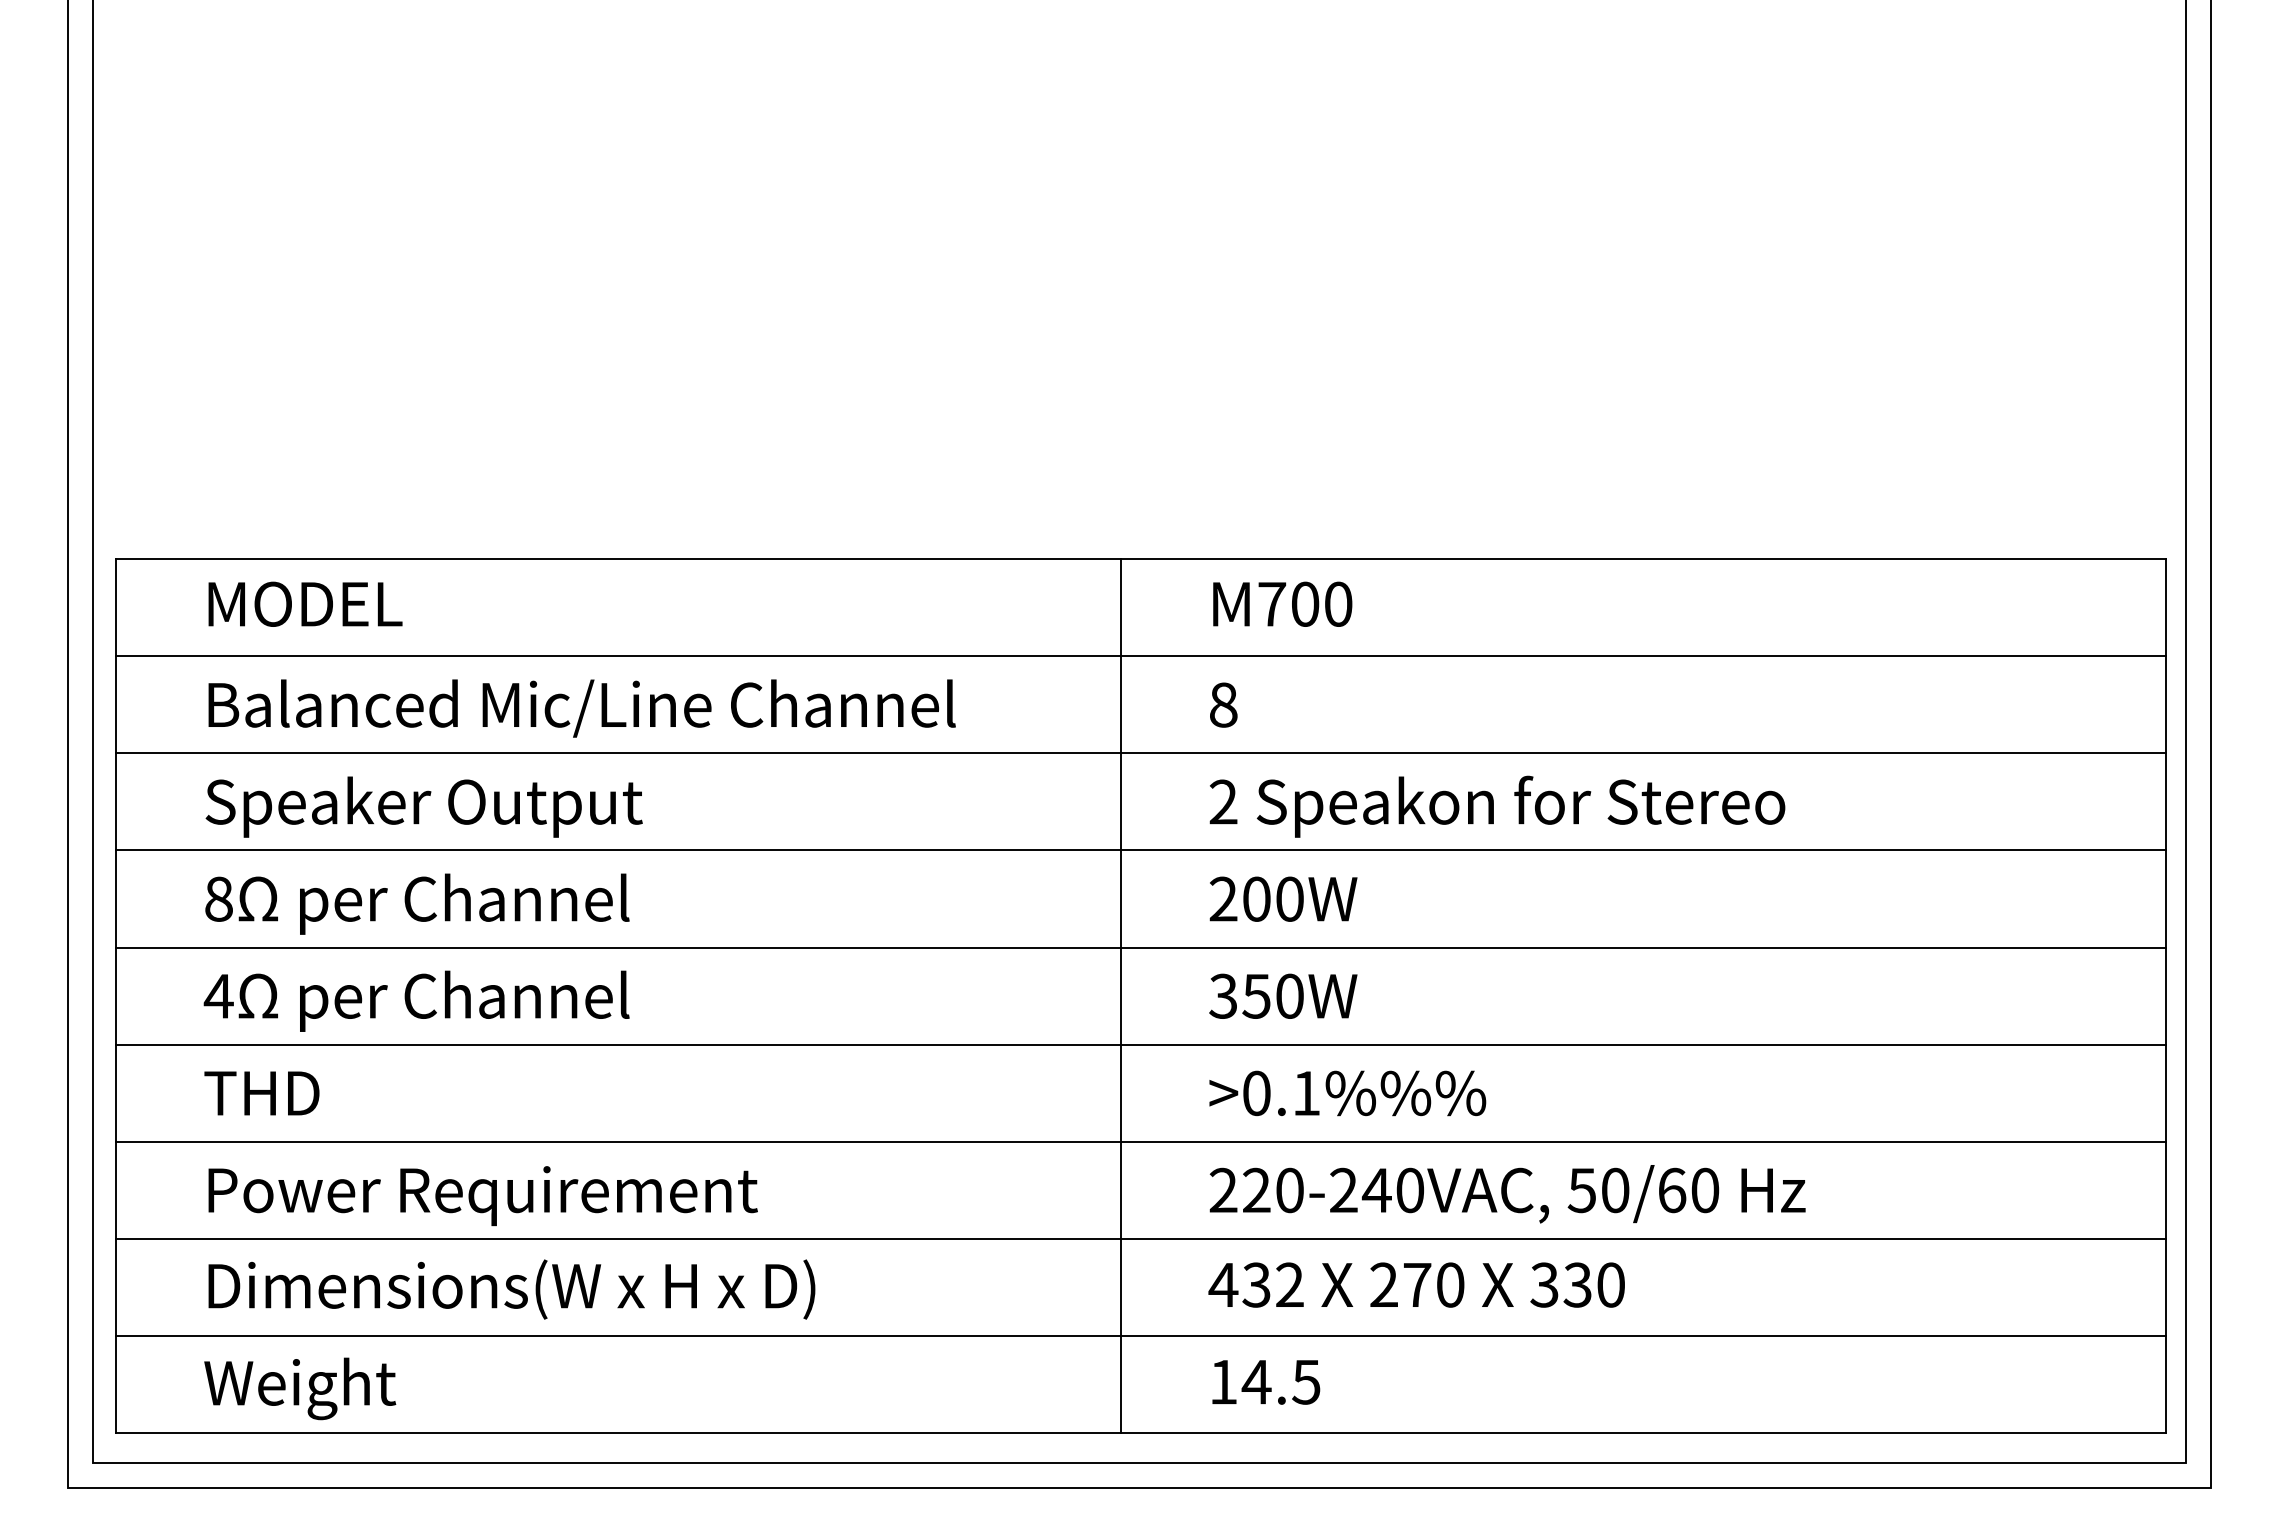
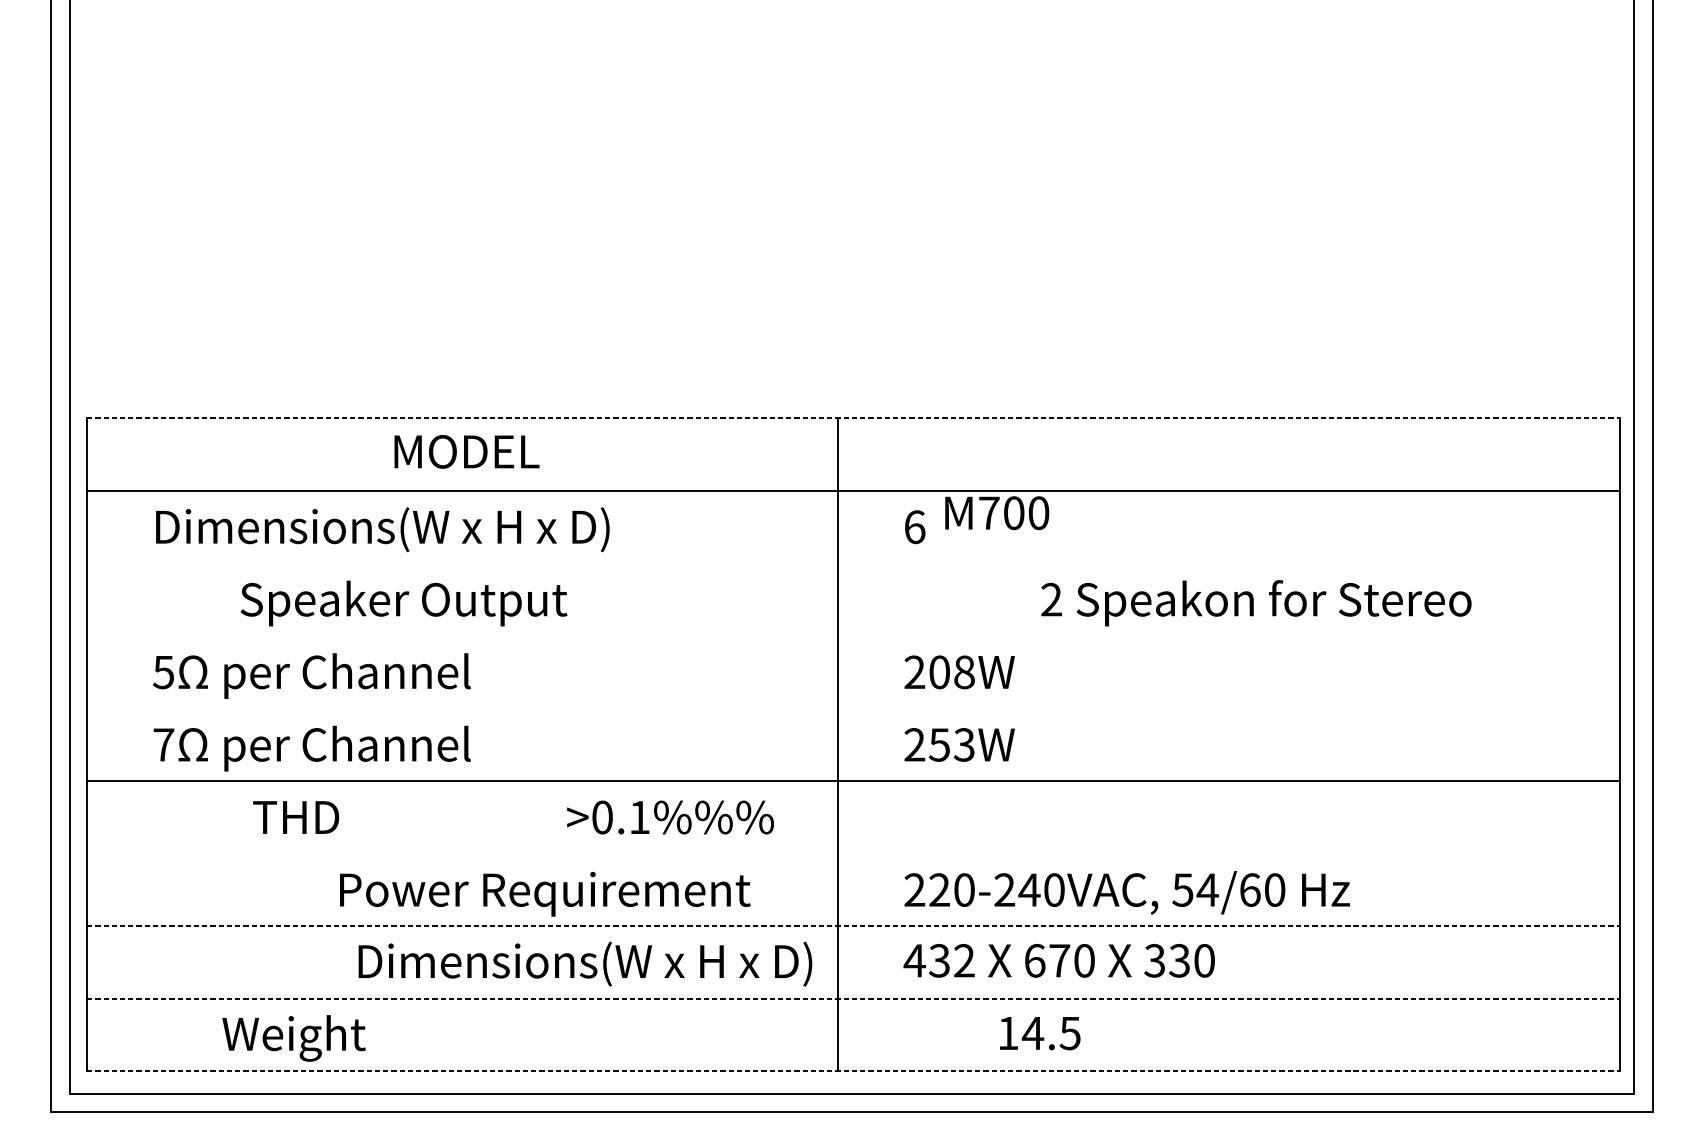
line: (1141, 559) -> (853, 418), solid -> dashed
text: (305, 603) -> (466, 451), moved
text: (1282, 603) -> (997, 512), moved
text: (1223, 704) -> (914, 526), 8 -> 6
text: (584, 708) -> (437, 529), Balanced Mic/Line Channel -> Dimensions(W x H x D)
line: (1141, 753) -> (853, 563), removed
text: (423, 806) -> (403, 603), moved
text: (1497, 806) -> (1256, 603), moved
line: (1141, 850) -> (853, 635), removed
text: (218, 898) -> (163, 671), 8 -> 5
text: (1289, 898) -> (964, 671), 200W -> 208W
line: (1141, 947) -> (853, 708), removed
text: (1256, 995) -> (939, 744), 350W -> 253W
text: (218, 996) -> (163, 745), 4 -> 7
text: (261, 1093) -> (295, 817), moved
text: (1347, 1093) -> (670, 817), moved
line: (1141, 1141) -> (853, 853), removed
text: (1615, 1190) -> (1207, 890), 50/60 -> 54/60
text: (482, 1196) -> (544, 894), moved
line: (1141, 1238) -> (853, 925), solid -> dashed
text: (1384, 1284) -> (1035, 960), 270 -> 670
text: (511, 1289) -> (585, 964), moved
line: (1141, 1335) -> (853, 998), solid -> dashed
text: (1266, 1382) -> (1040, 1033), moved
text: (300, 1388) -> (294, 1038), moved
line: (1141, 1432) -> (853, 1071), solid -> dashed

